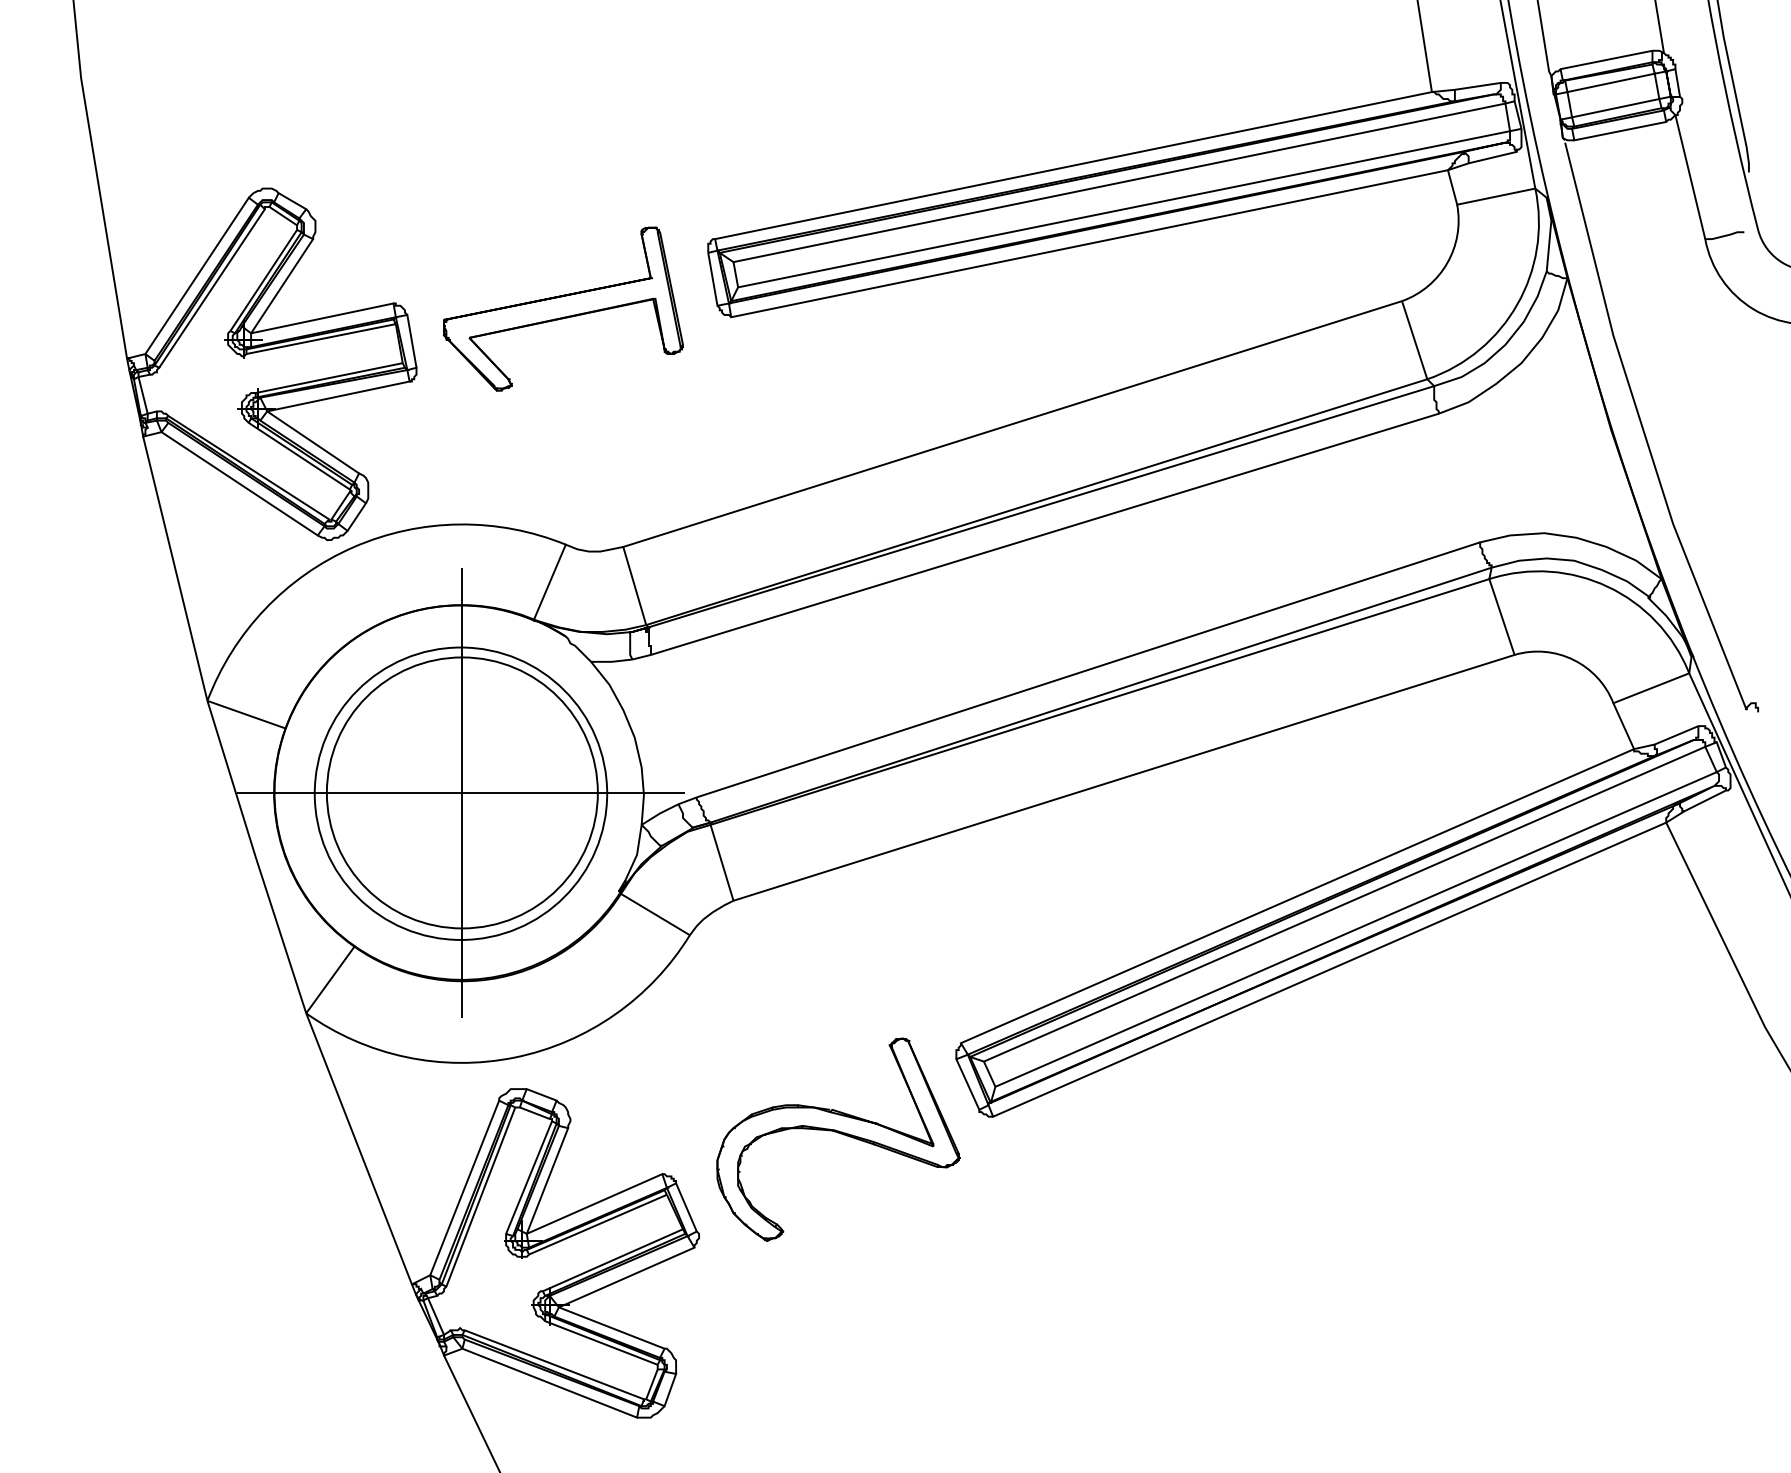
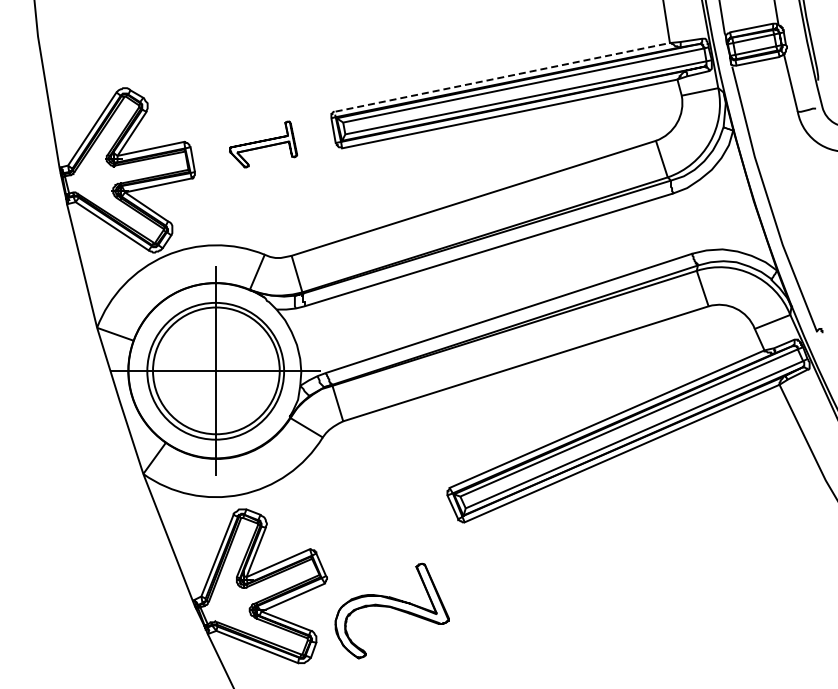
line: (1059, 167) -> (495, 78), solid -> dashed
part: (563, 308) -> (263, 144), size x0.6
part: (836, 1138) -> (391, 610), moved

